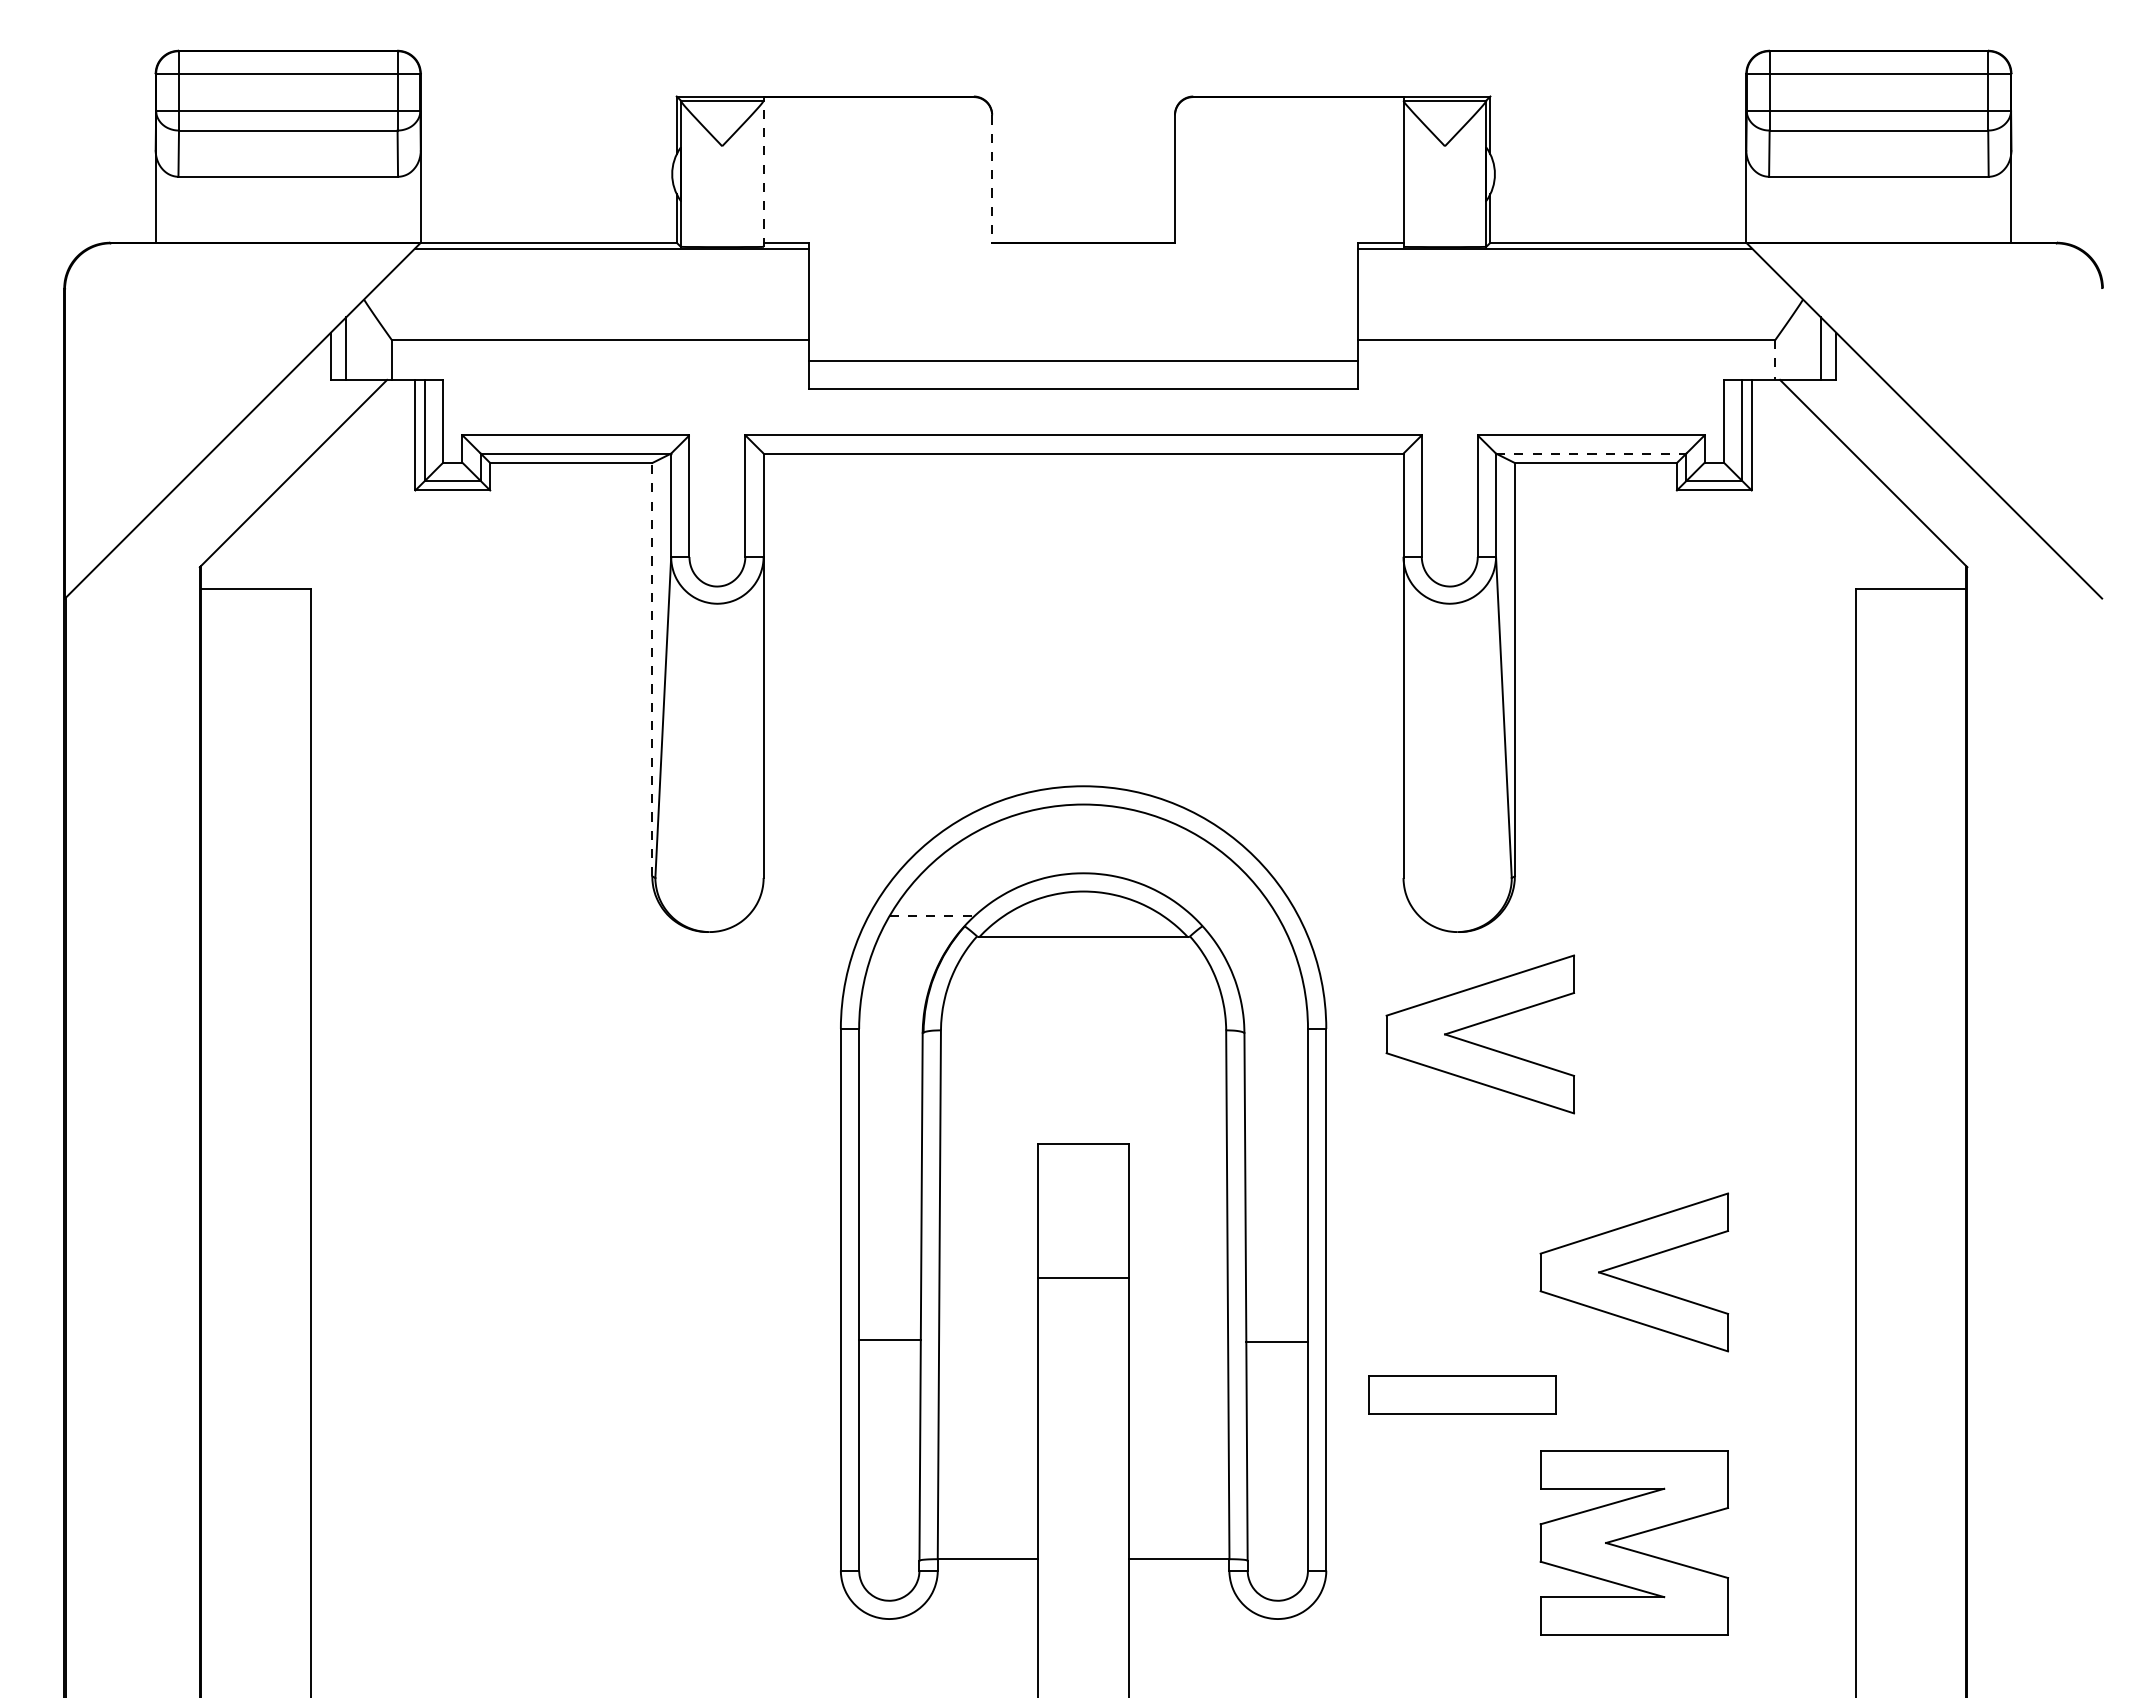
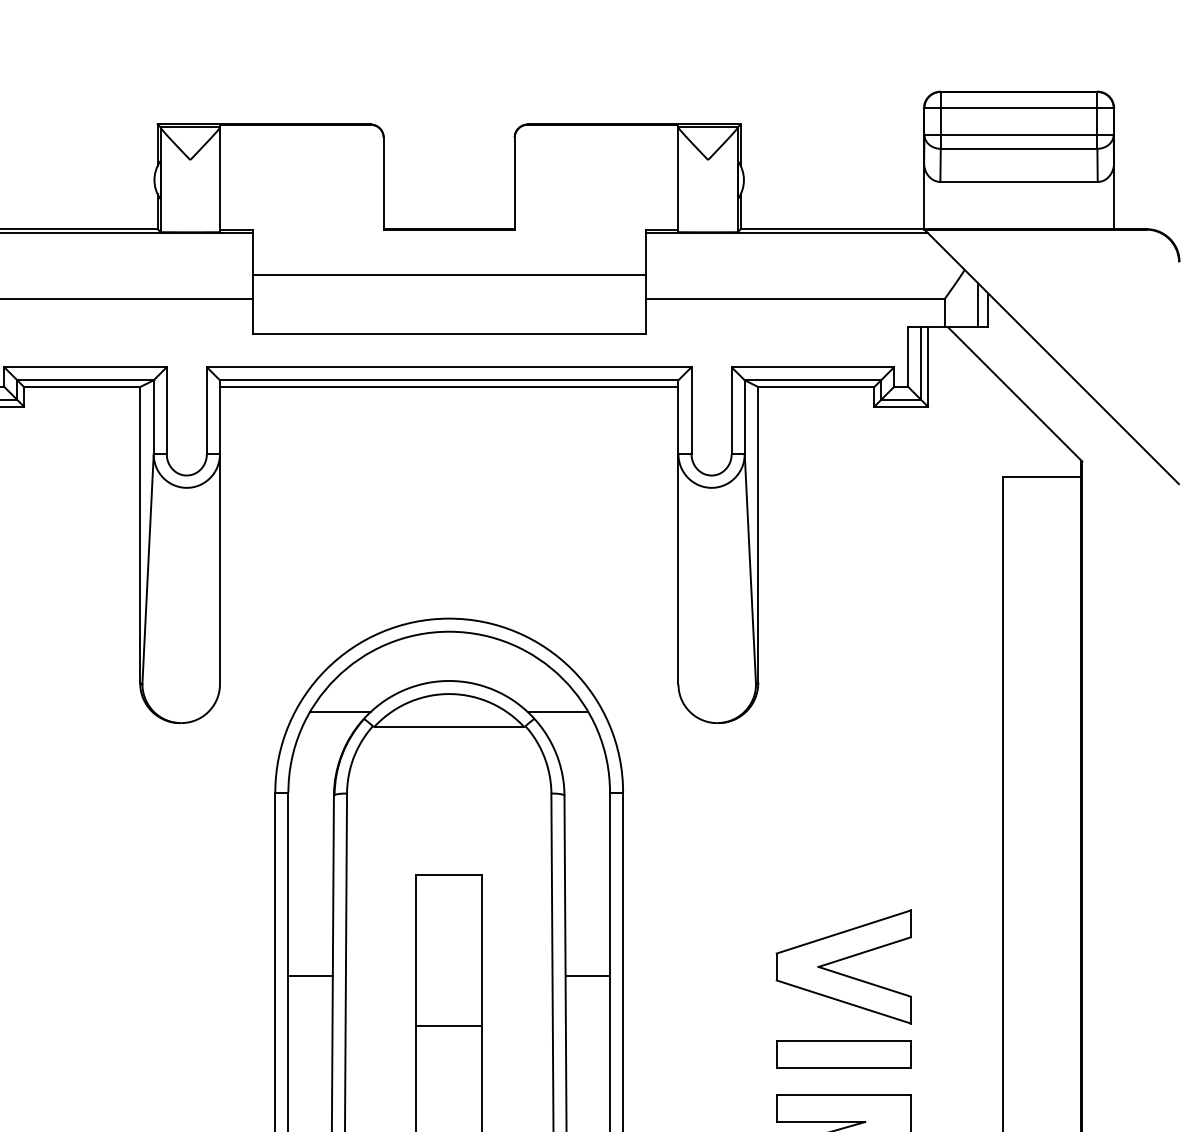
line: (763, 171) -> (219, 178), dashed -> solid
line: (992, 179) -> (383, 183), dashed -> solid
line: (1083, 360) -> (449, 274), moved
line: (1775, 360) -> (944, 313), dashed -> solid
line: (1591, 453) -> (813, 380), dashed -> solid
line: (1083, 463) -> (449, 387), added
line: (652, 669) -> (140, 534), dashed -> solid
line: (932, 916) -> (340, 711), dashed -> solid
line: (1235, 916) -> (558, 711), added
part: (1477, 1043) -> (731, 802), removed
line: (1083, 1278) -> (449, 1026), moved
line: (890, 1340) -> (310, 976), moved
line: (1277, 1342) -> (588, 976), moved
part: (1462, 1394) -> (843, 1054), moved

